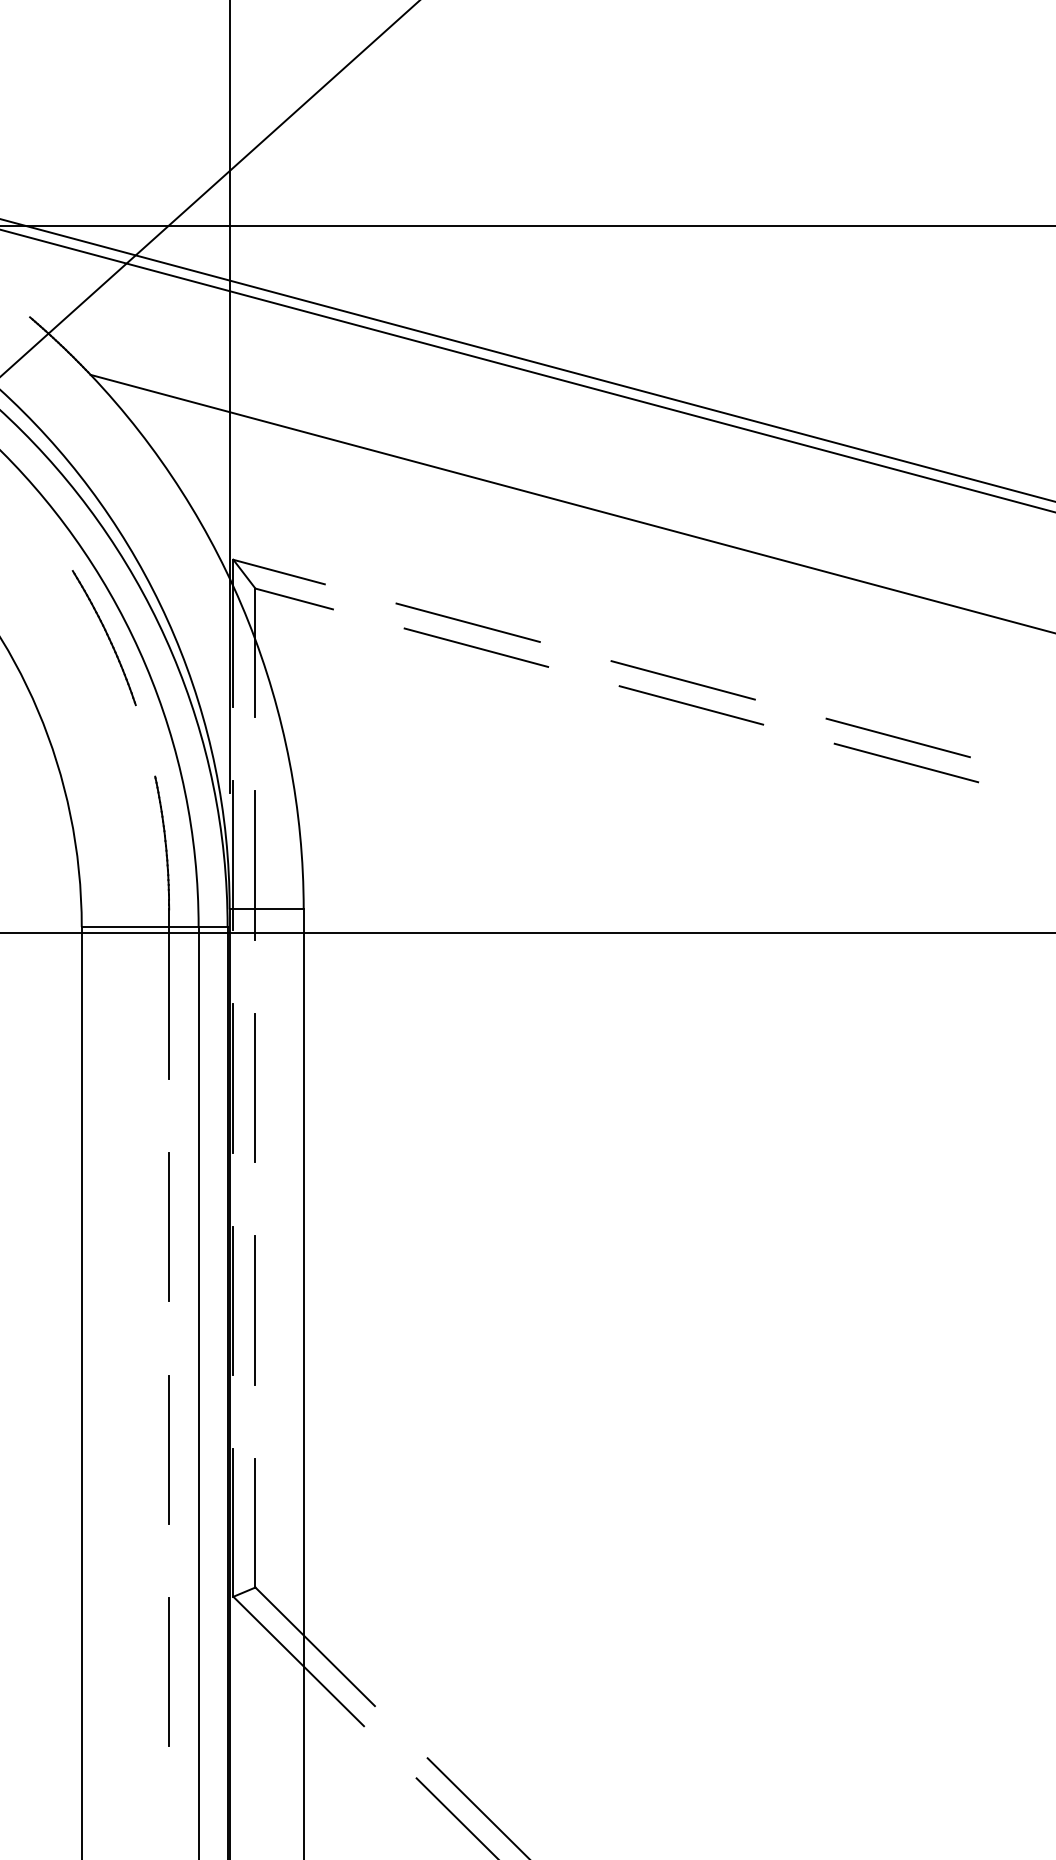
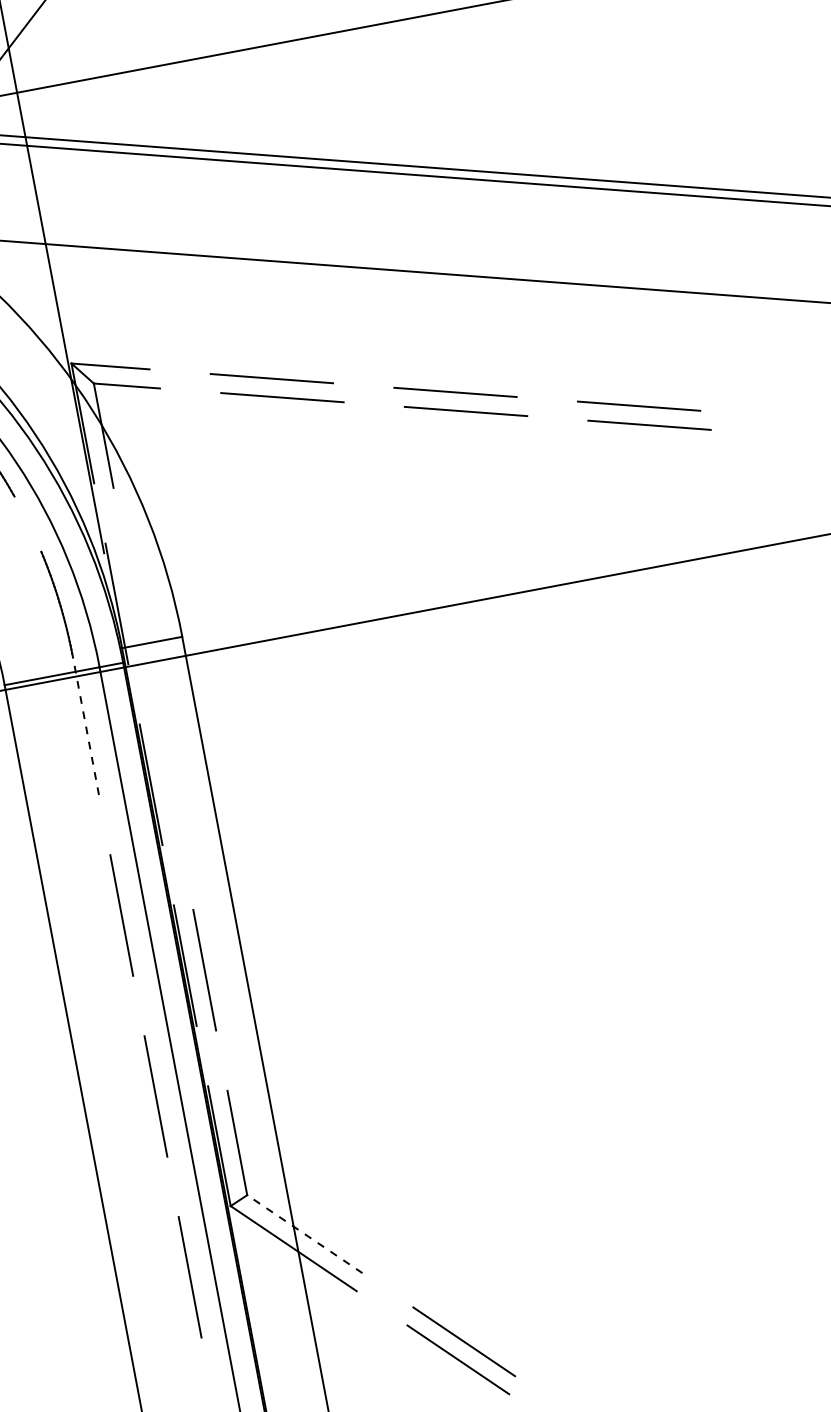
line: (255, 865) -> (136, 608), removed
line: (169, 994) -> (86, 726), solid -> dashed
line: (255, 1087) -> (170, 788), removed
line: (314, 1646) -> (304, 1234), solid -> dashed

